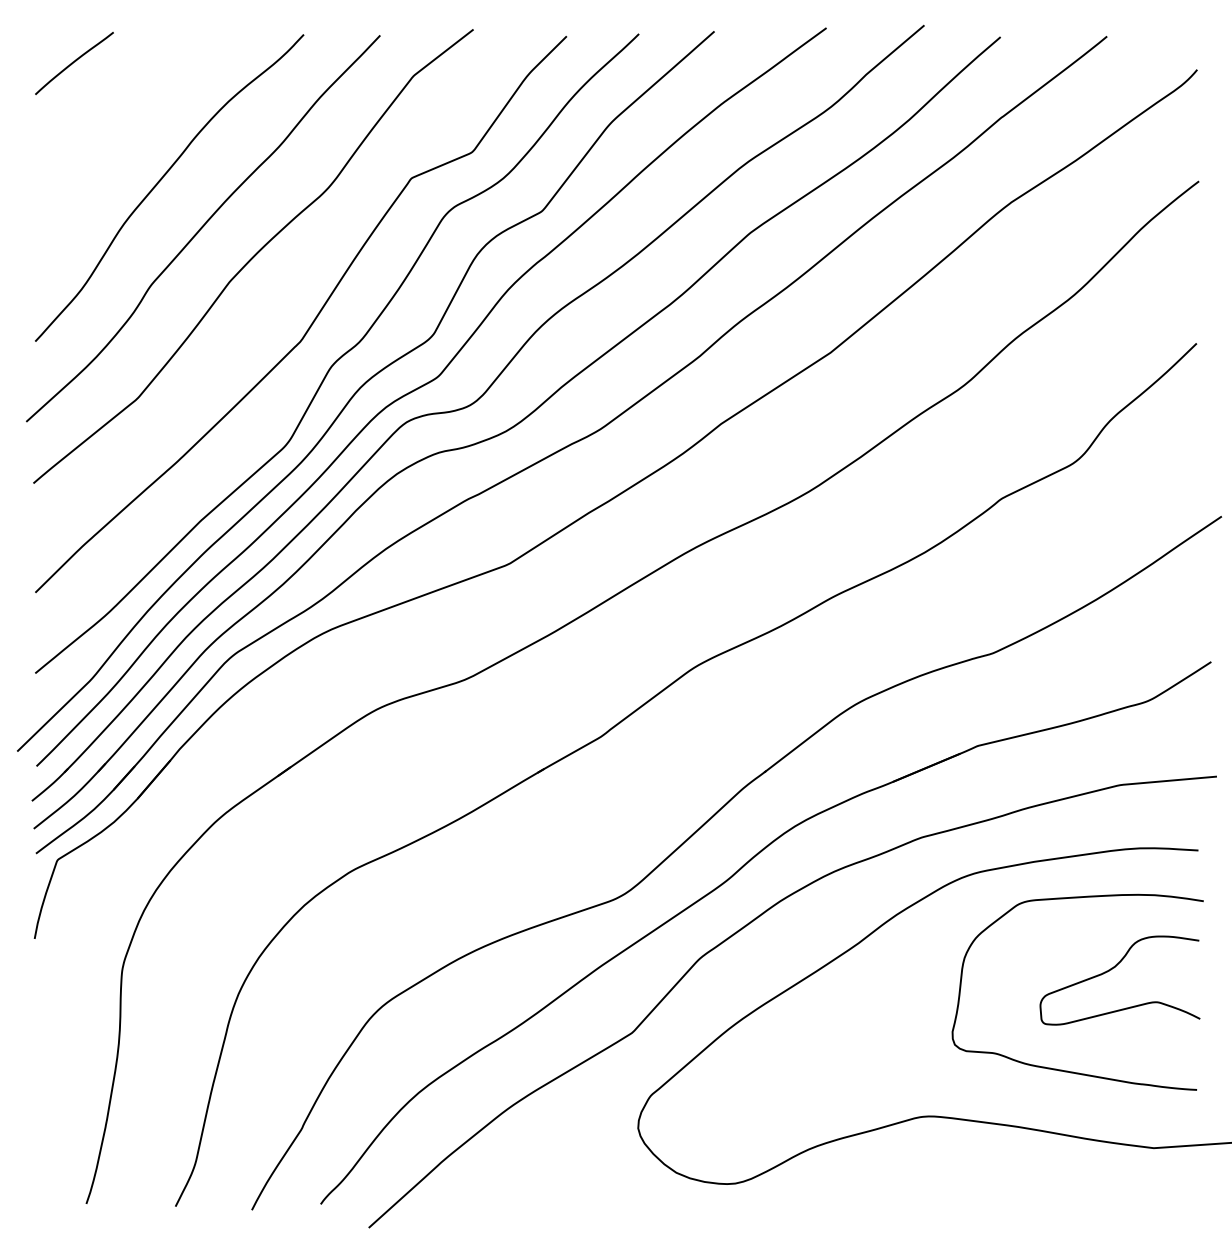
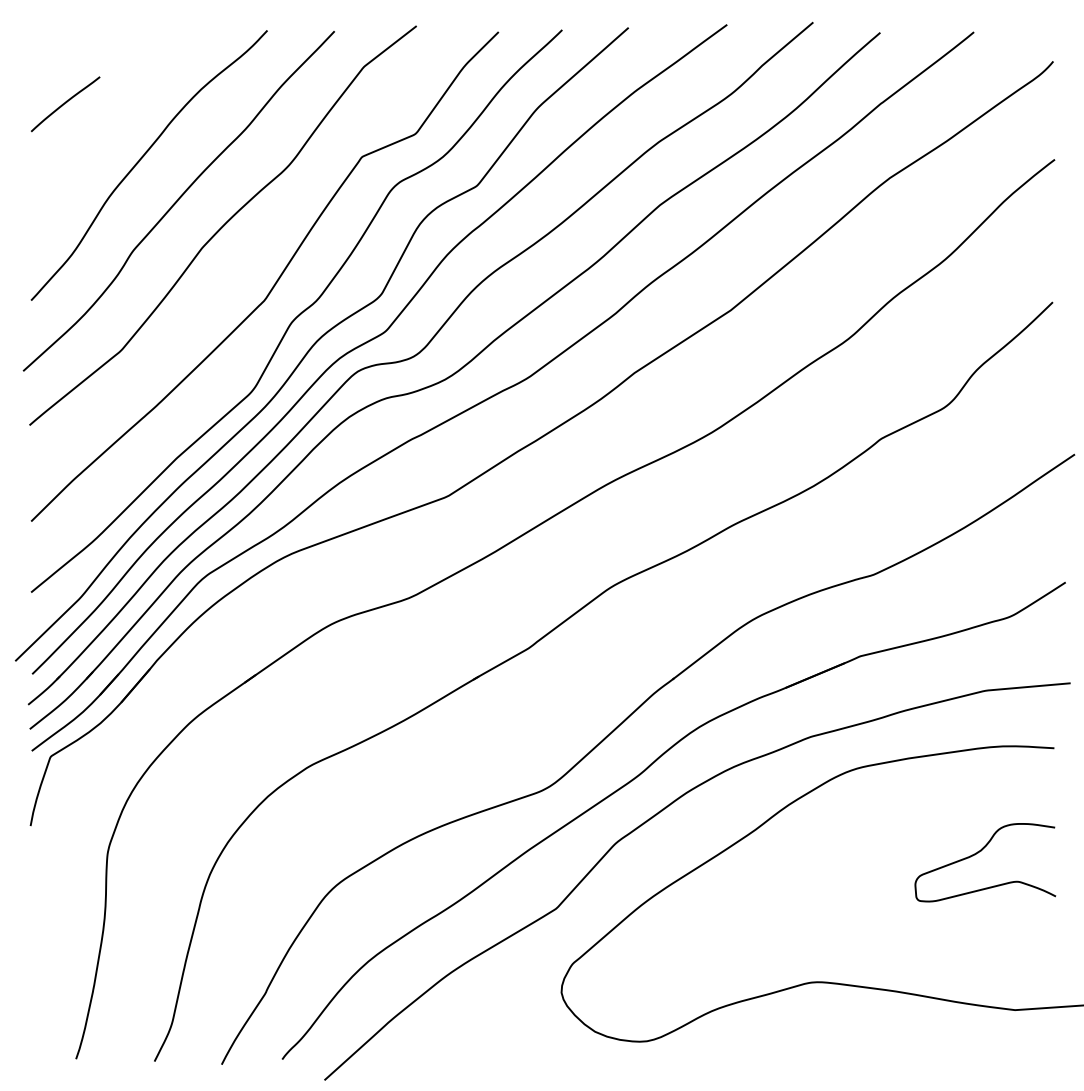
curve: (74, 62) -> (65, 103), moved
curve: (1062, 1069) -> (934, 940), removed

